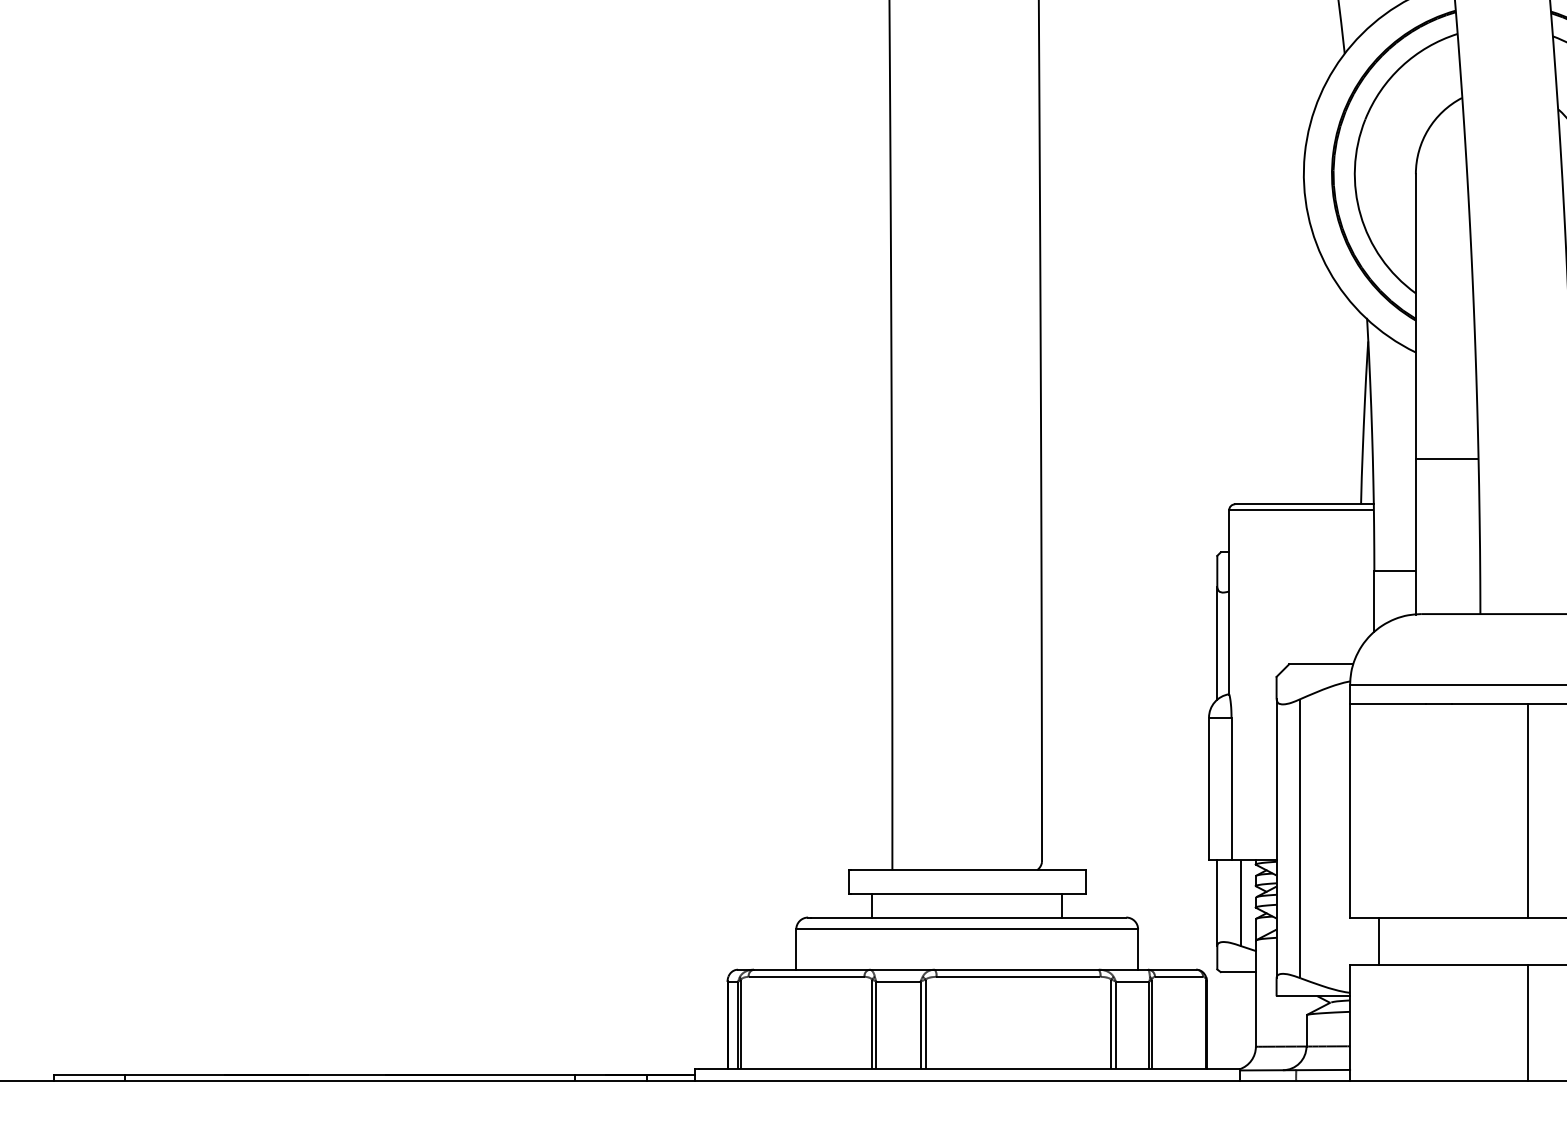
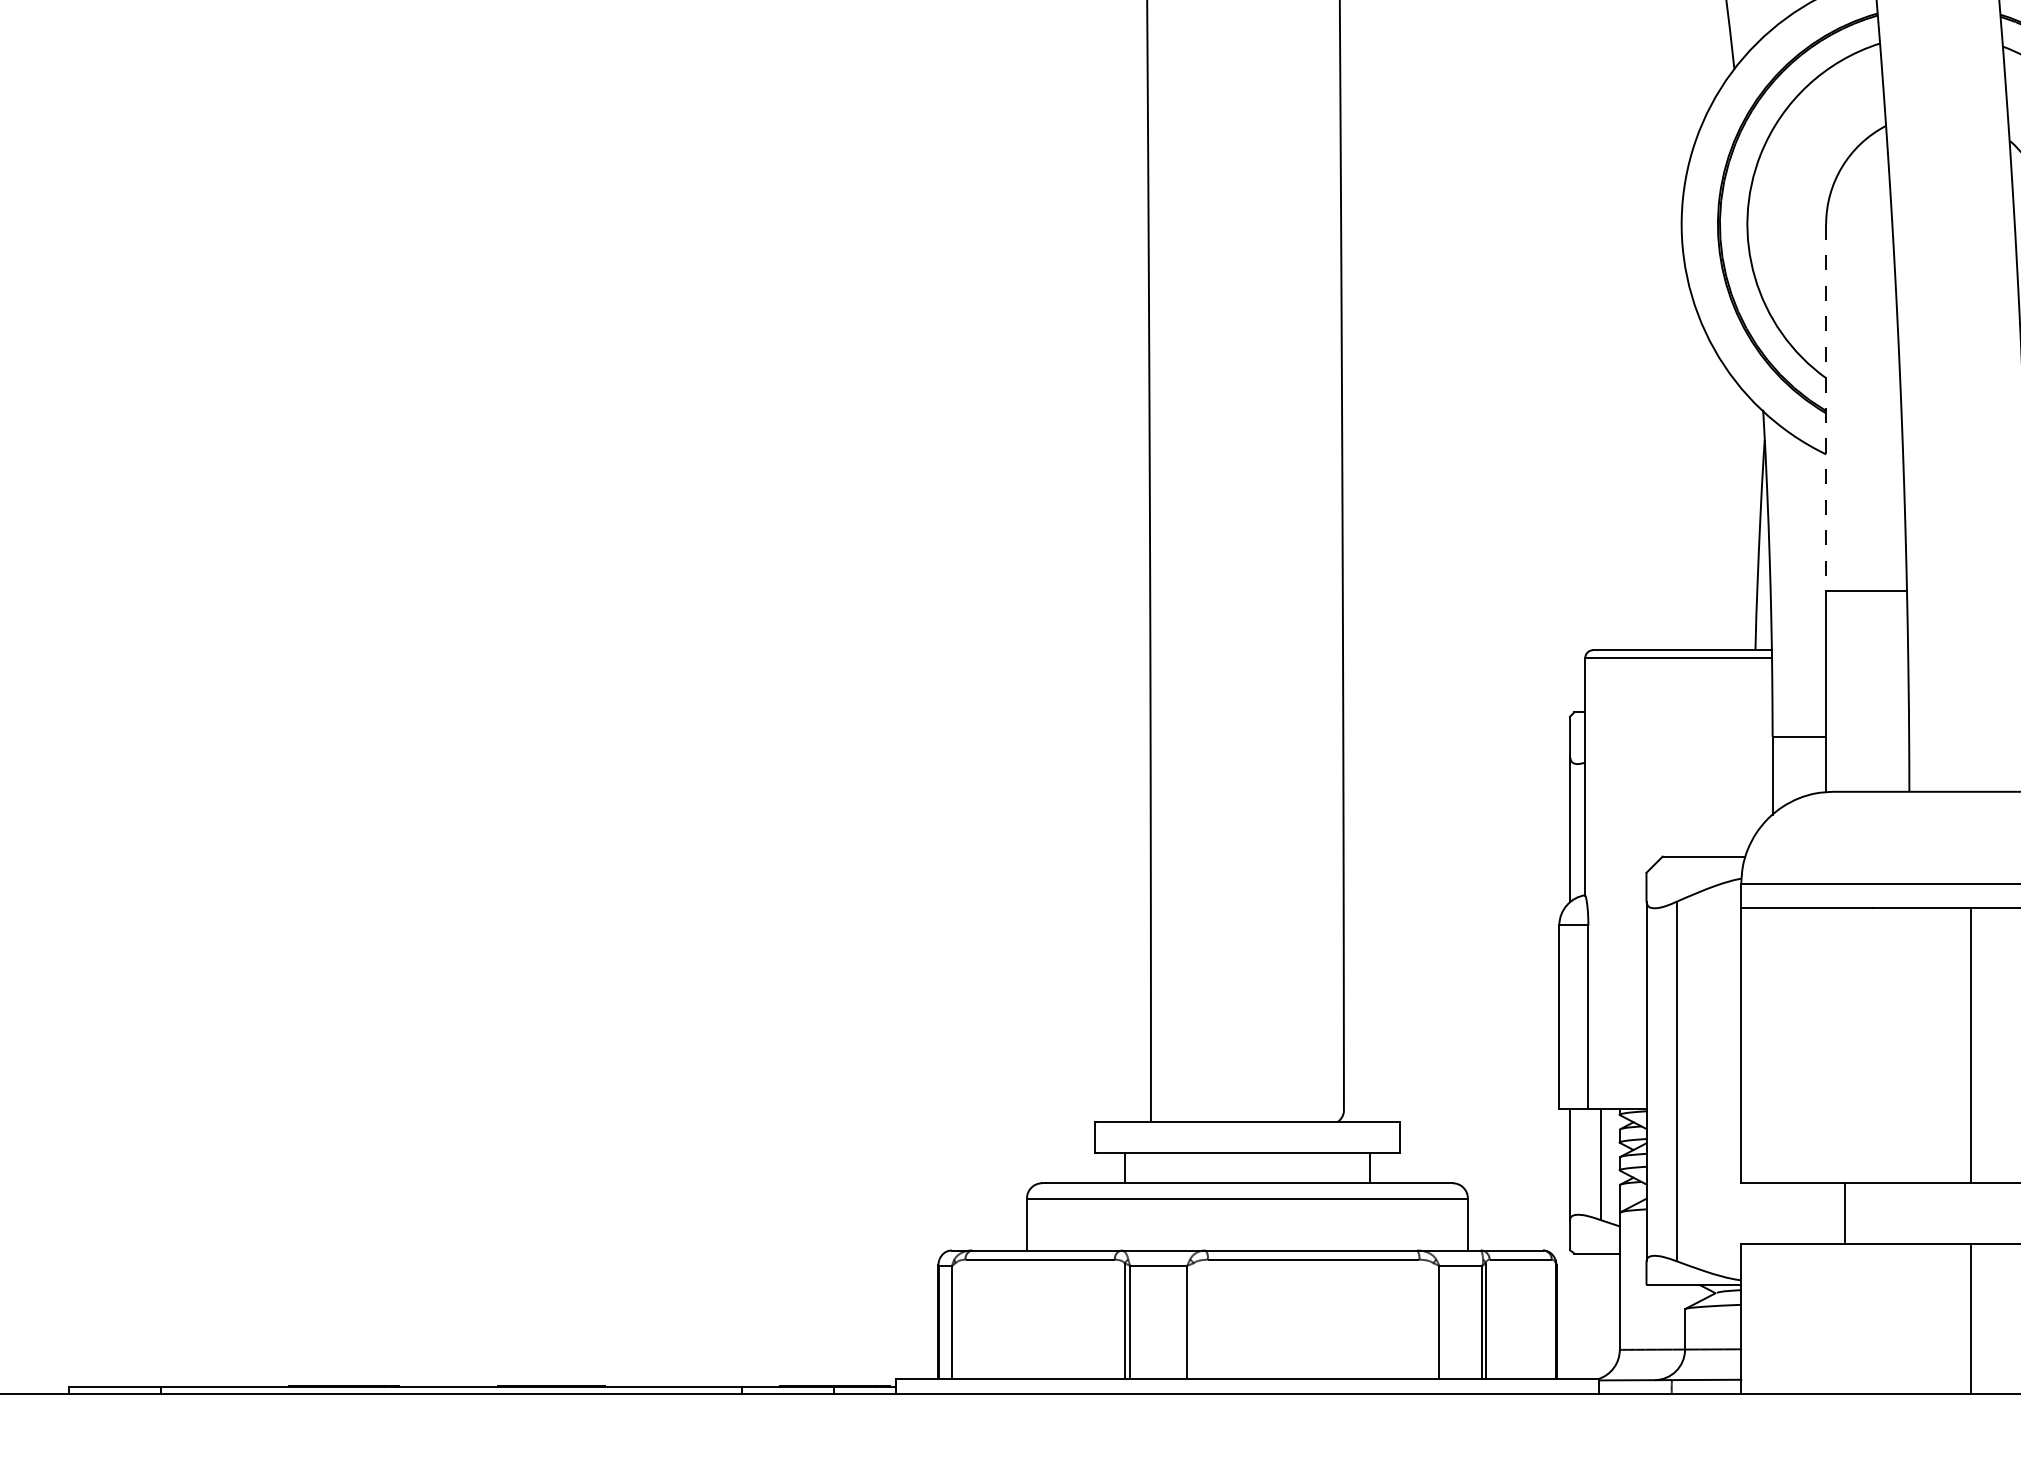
line: (1416, 316) -> (1826, 408), solid -> dashed
line: (1378, 941) -> (1844, 1213), moved
line: (740, 1023) -> (955, 1320), removed
line: (925, 1023) -> (1193, 1320), removed
line: (1111, 1023) -> (1433, 1320), removed

